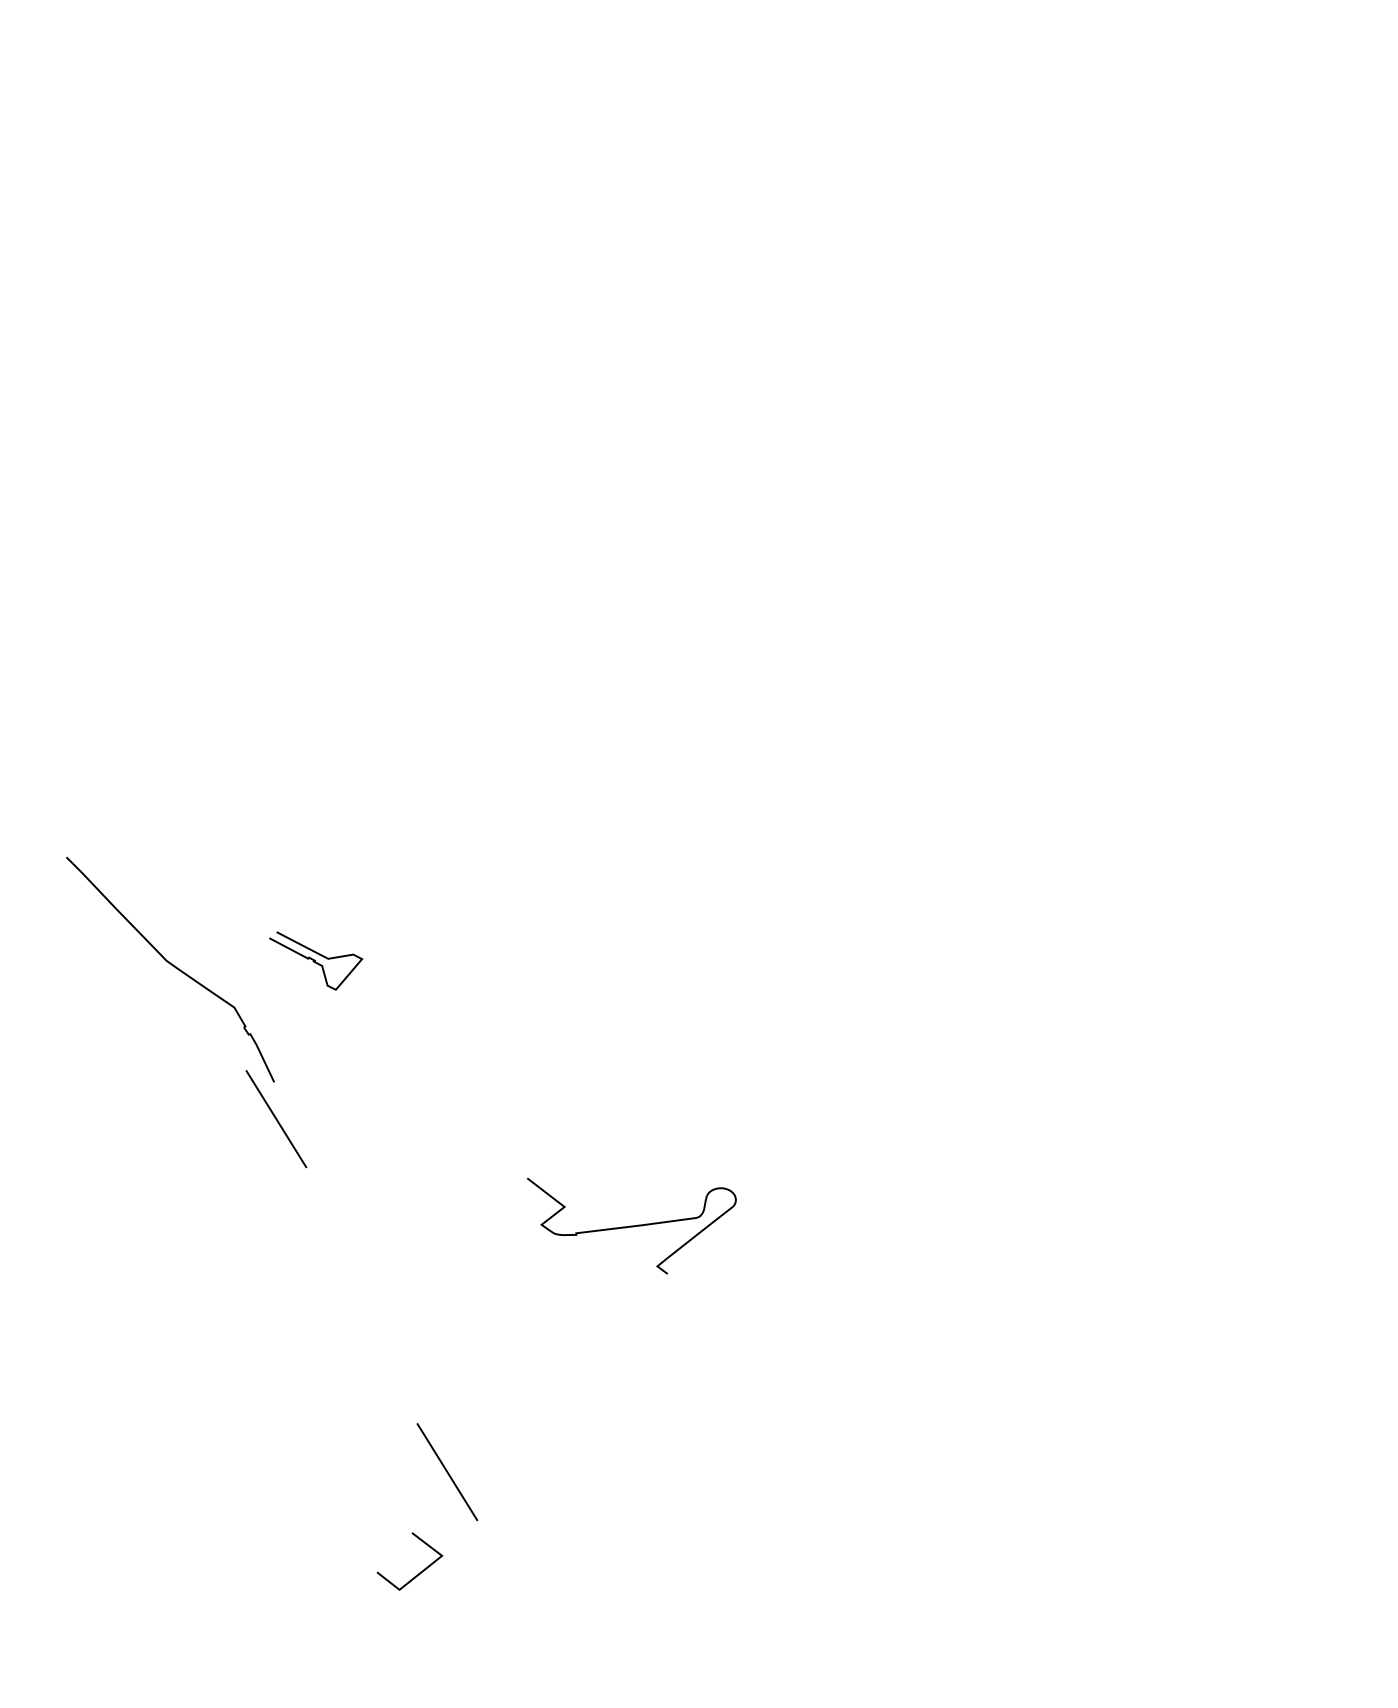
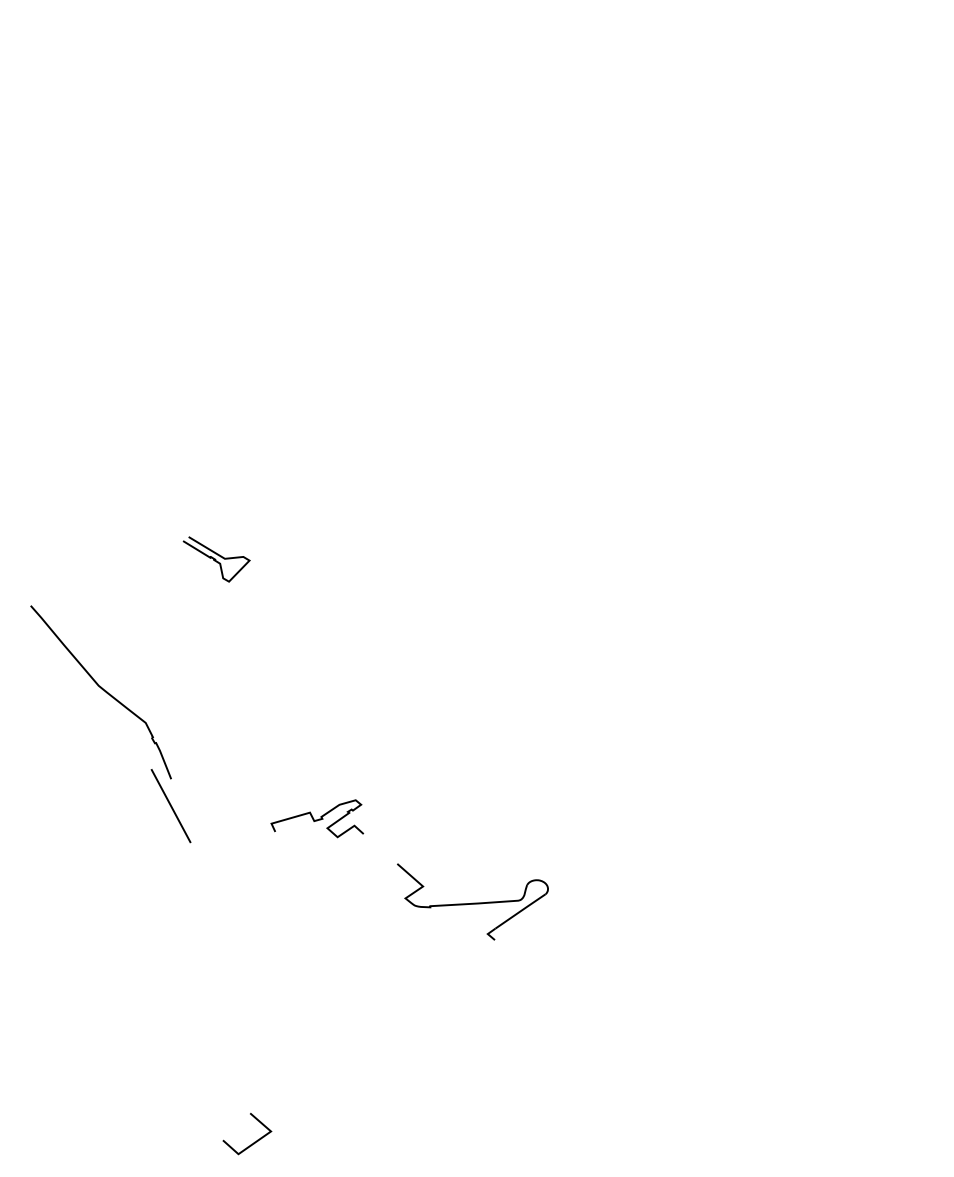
curve: (315, 960) -> (215, 559), moved
curve: (480, 1123) -> (319, 818), added
part: (631, 1225) -> (470, 903), moved
line: (447, 1472) -> (278, 1071), removed

